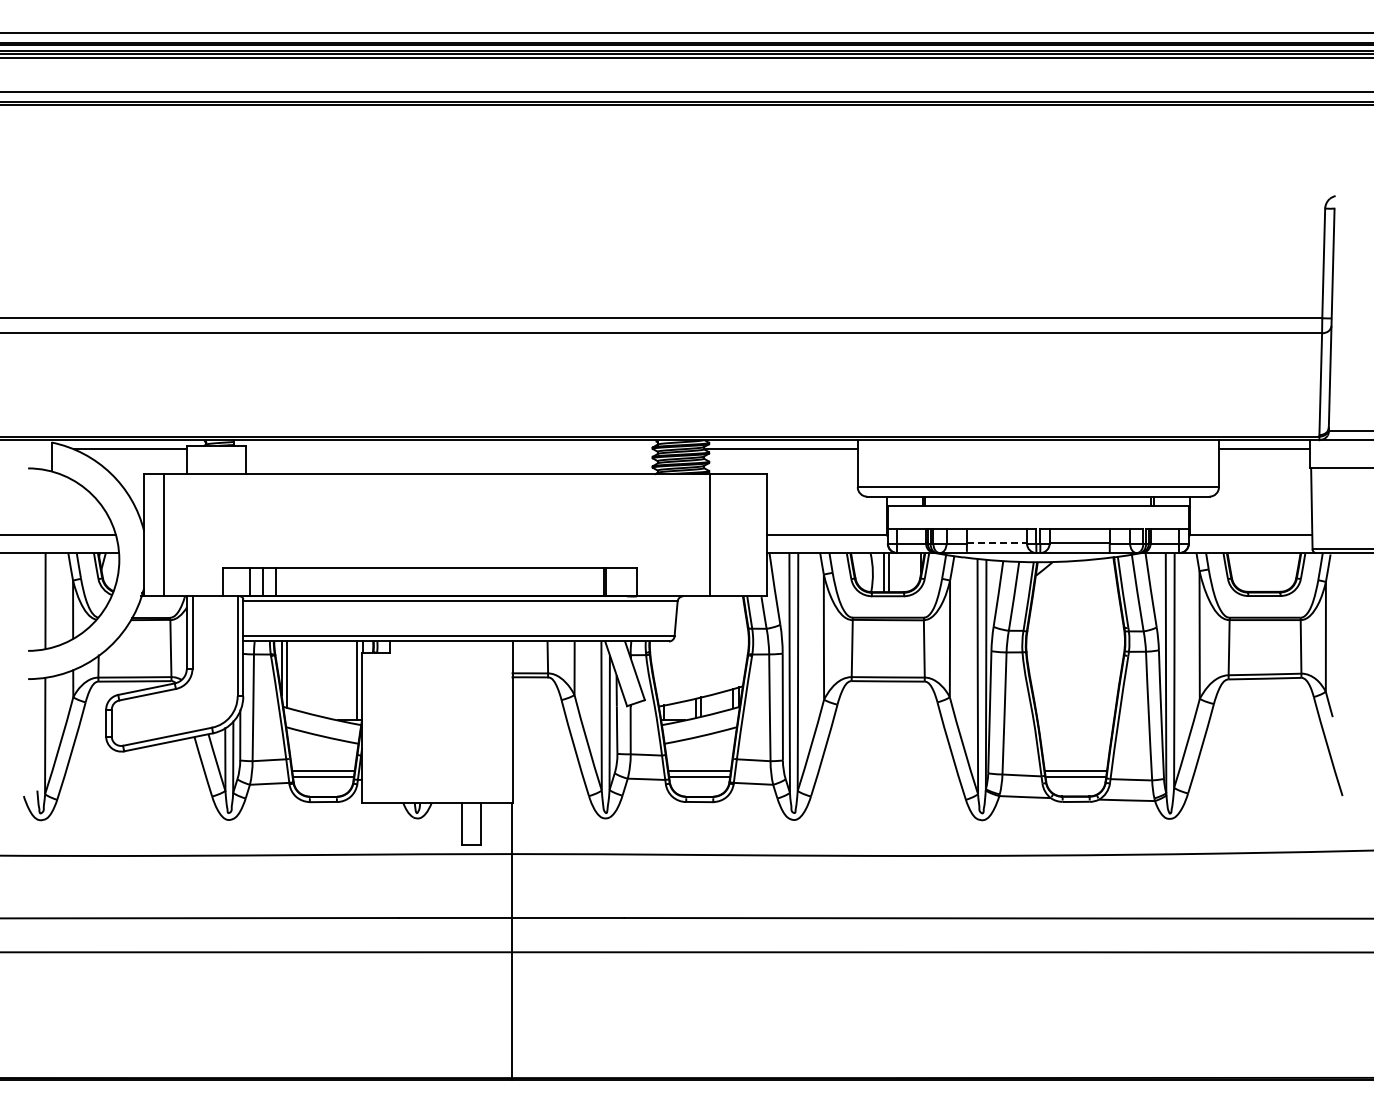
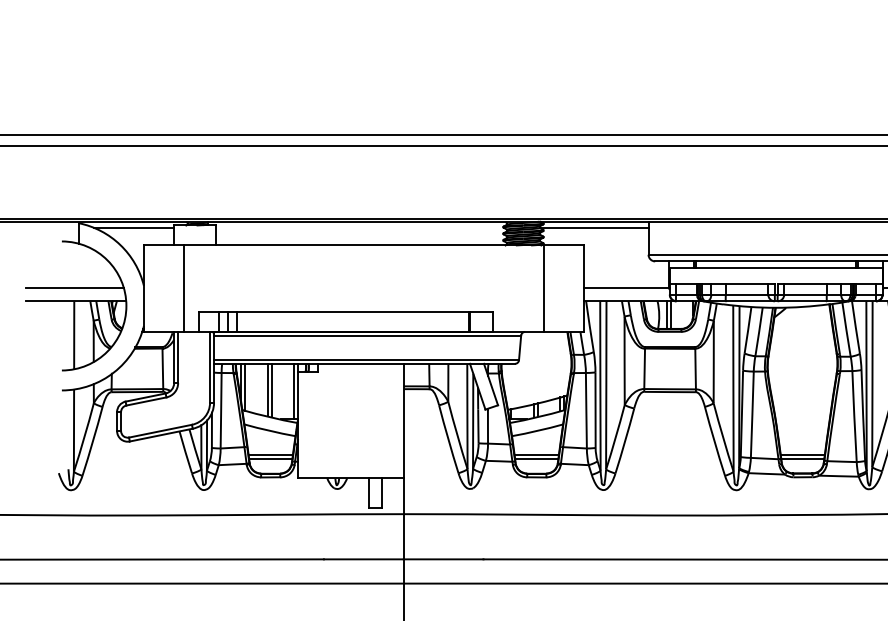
line: (164, 535) -> (183, 288), moved
line: (997, 543) -> (747, 294), dashed -> solid
line: (319, 677) -> (267, 389), added
line: (324, 678) -> (271, 390), added

